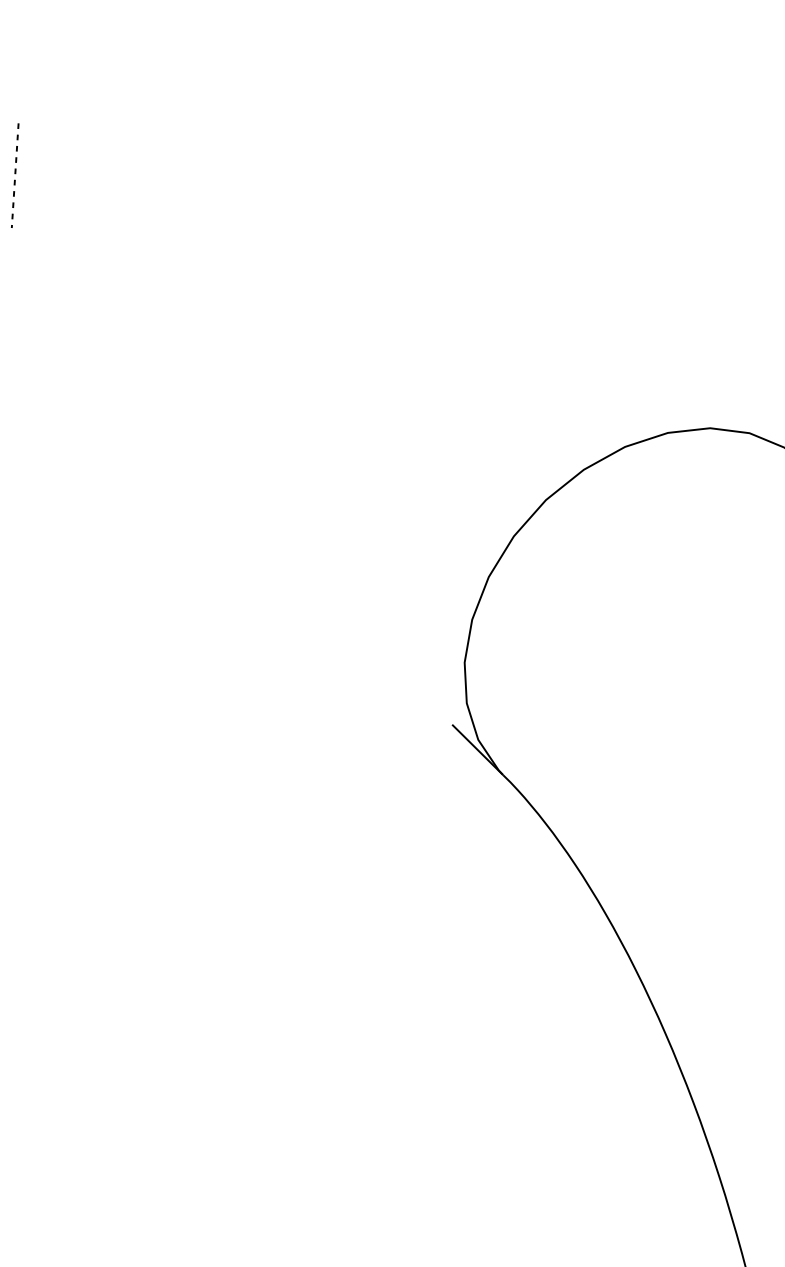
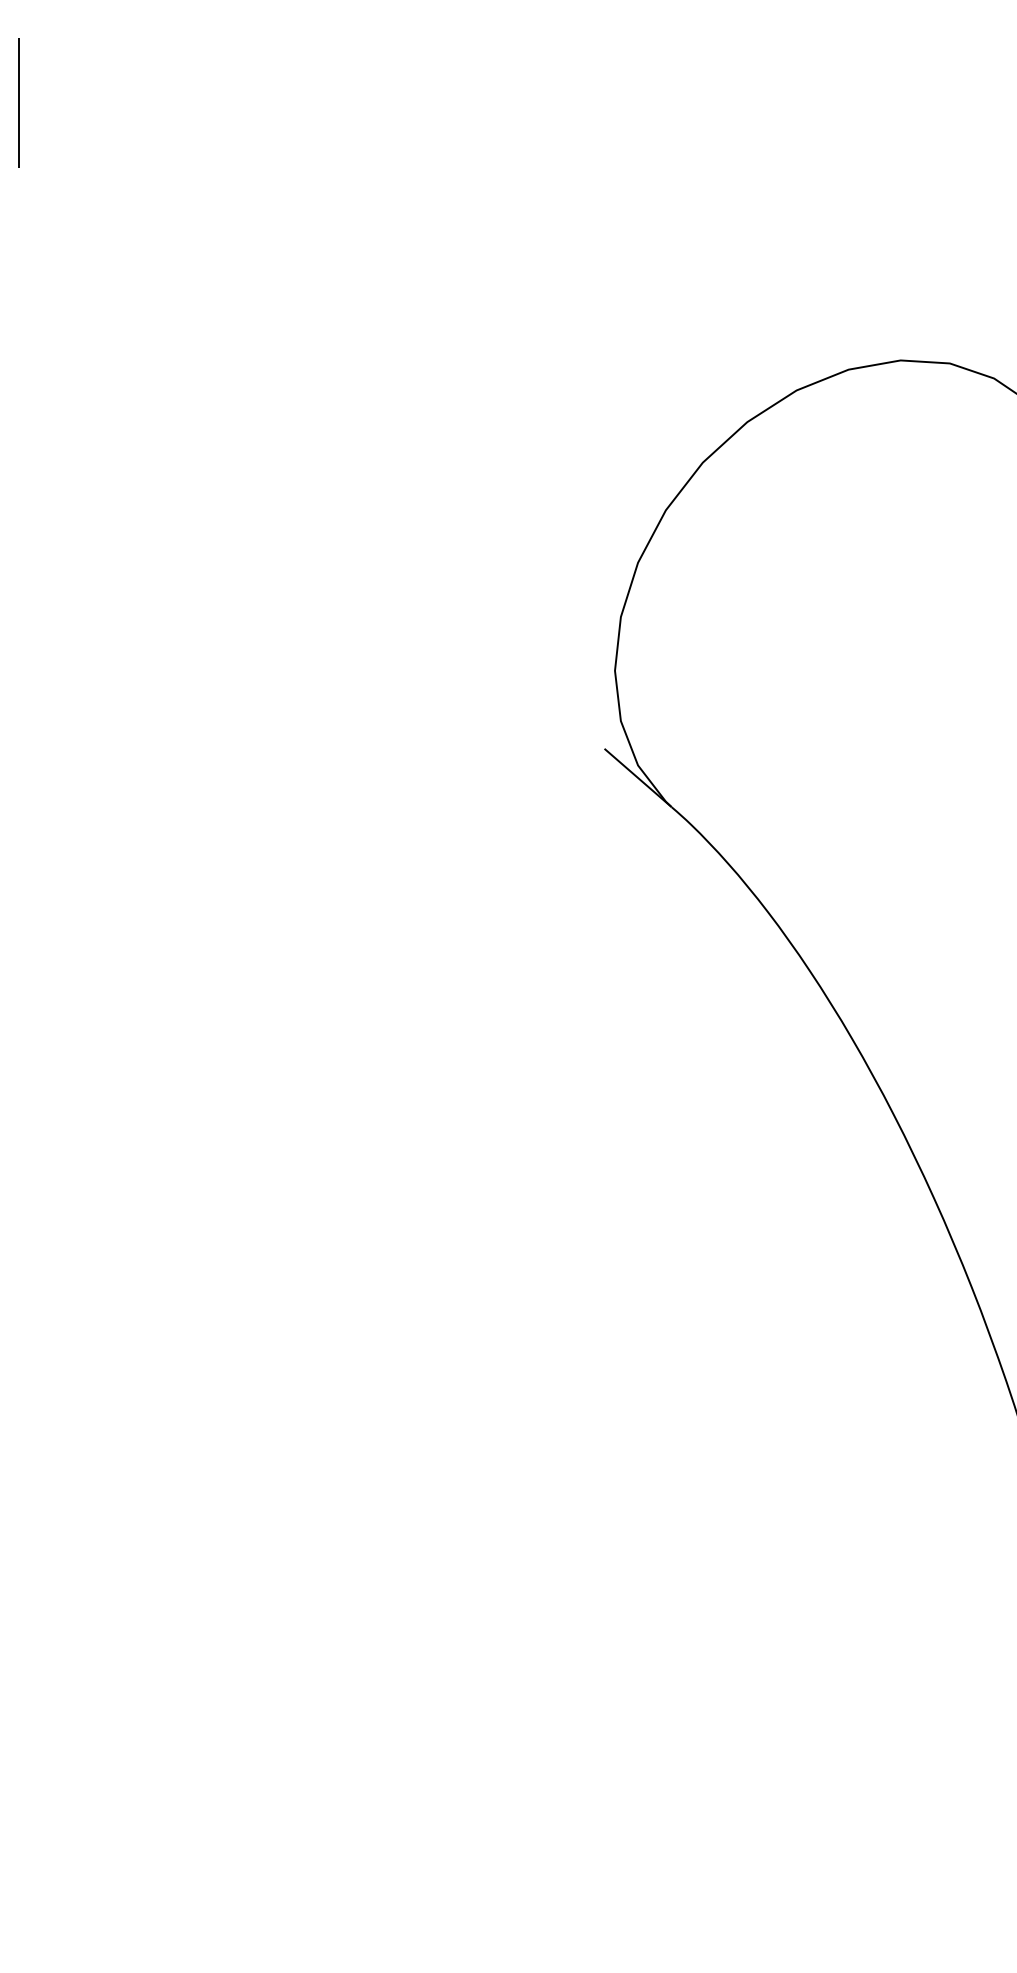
line: (15, 176) -> (18, 103), dashed -> solid

